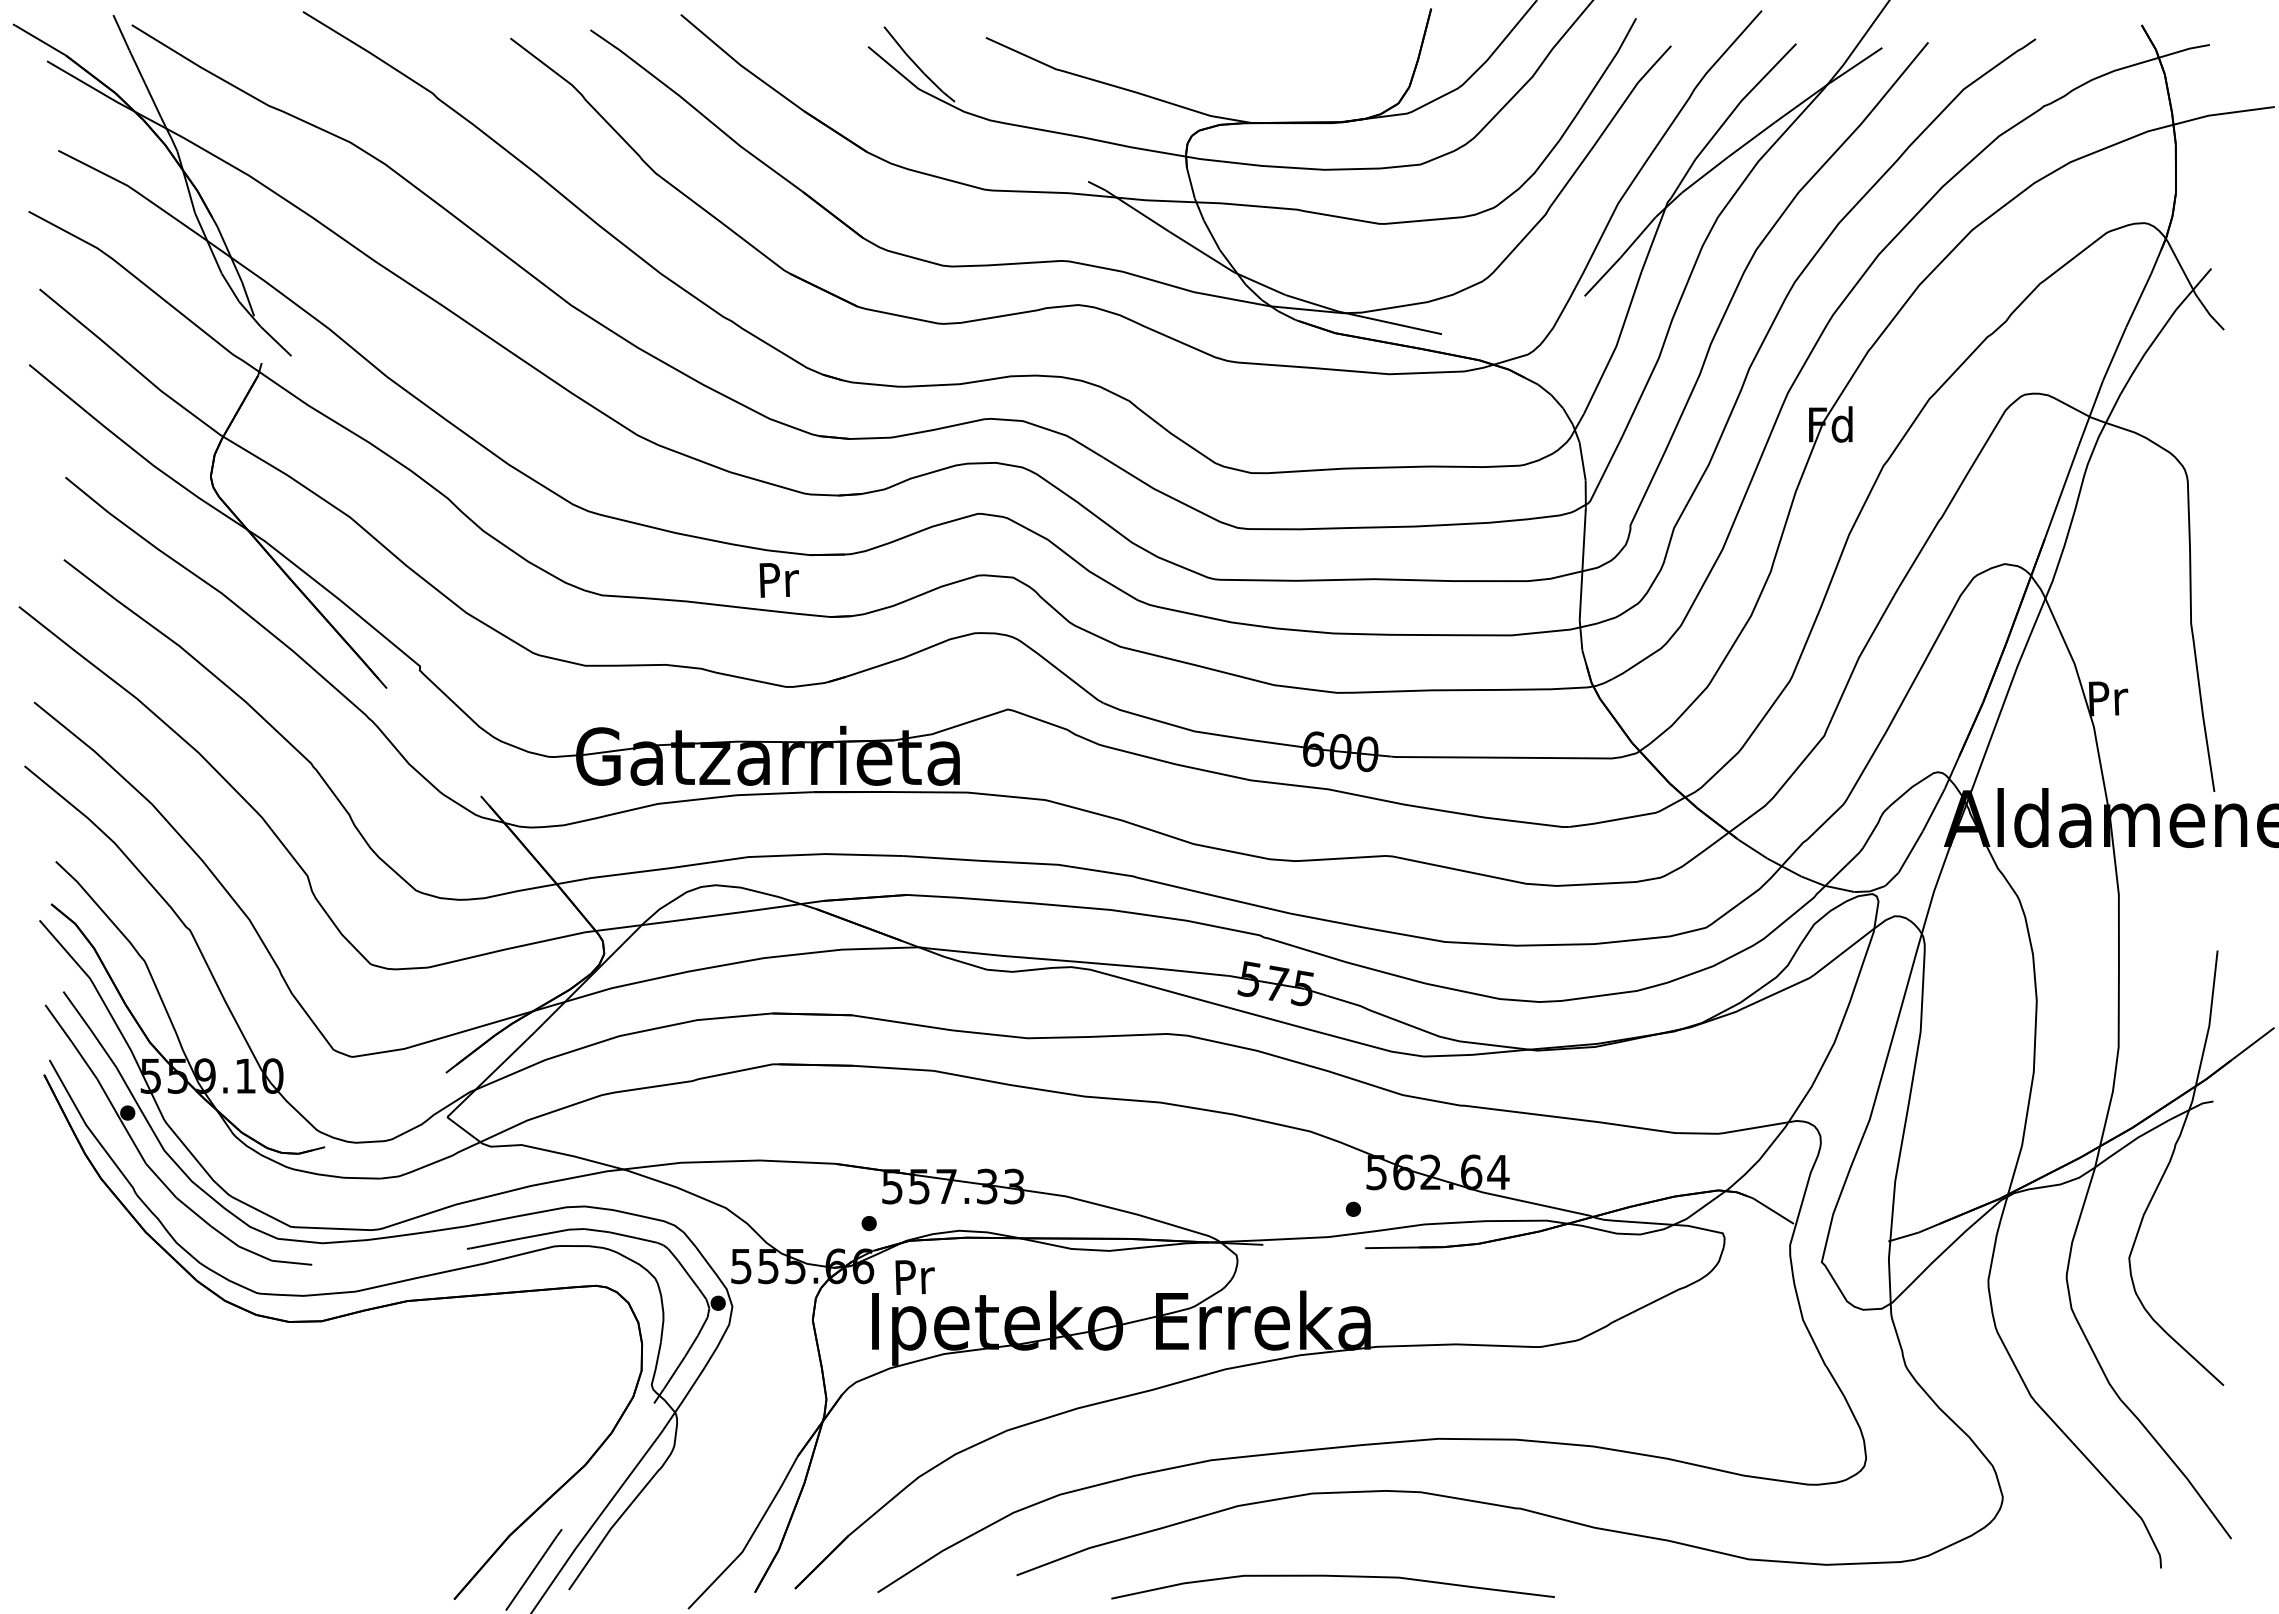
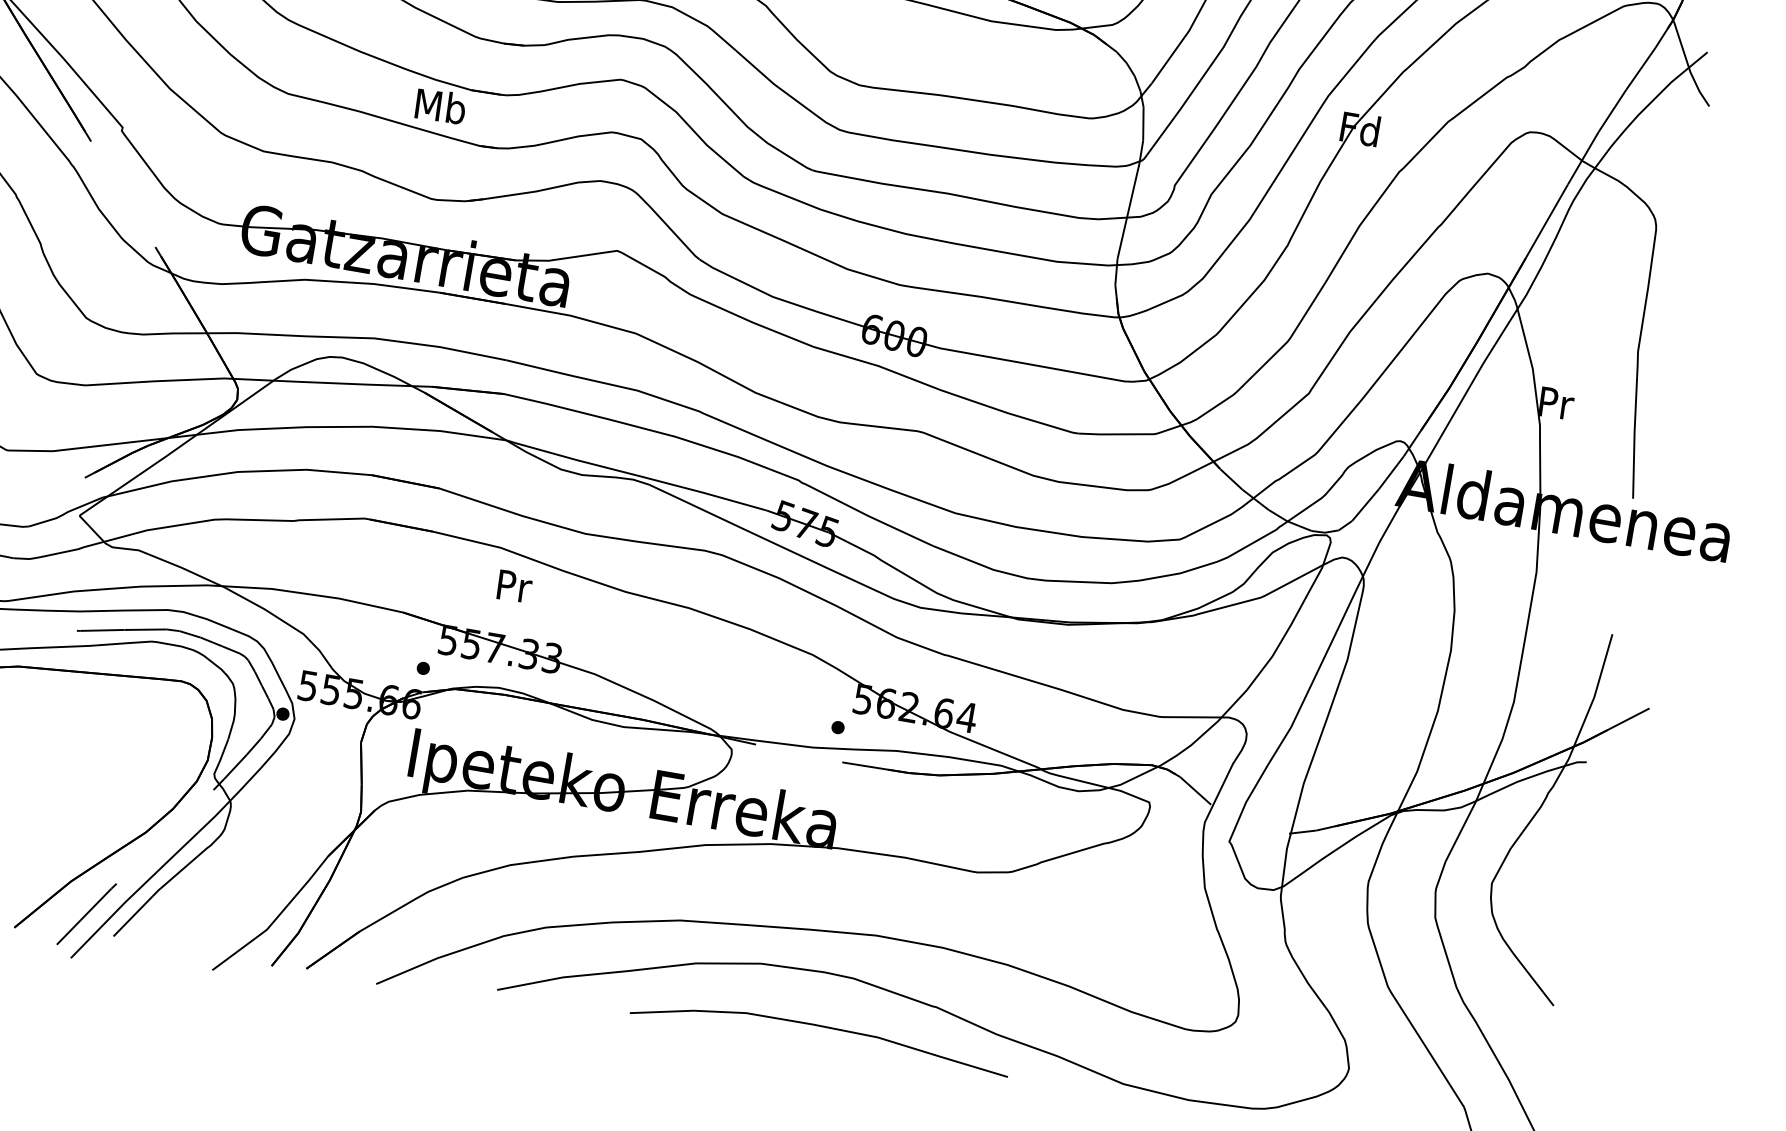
text: (778, 579) -> (440, 106), Pr -> Mb
text: (914, 1277) -> (514, 586), moved
curve: (1332, 1576) -> (821, 1026), moved

